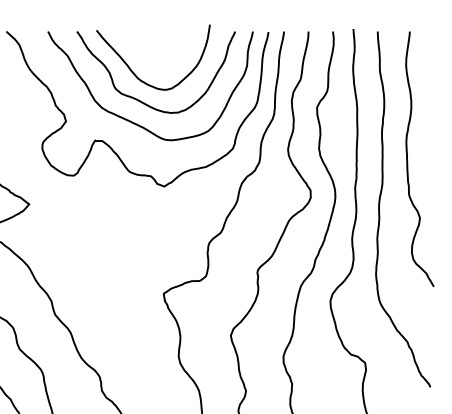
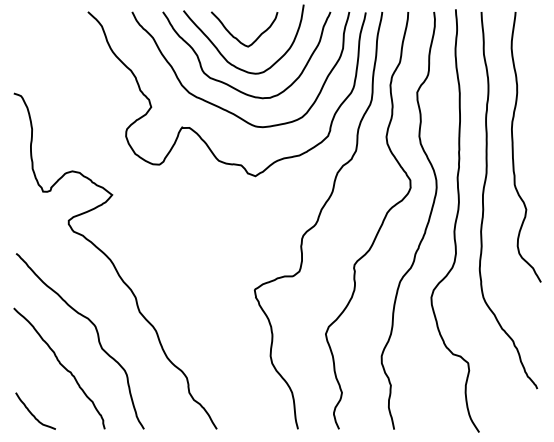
curve: (146, 55) -> (236, 37), added

